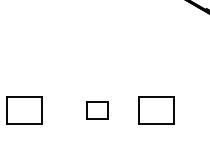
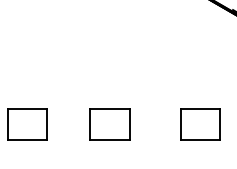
part: (97, 110) -> (109, 124), size x1.67
part: (156, 110) -> (200, 124), moved

